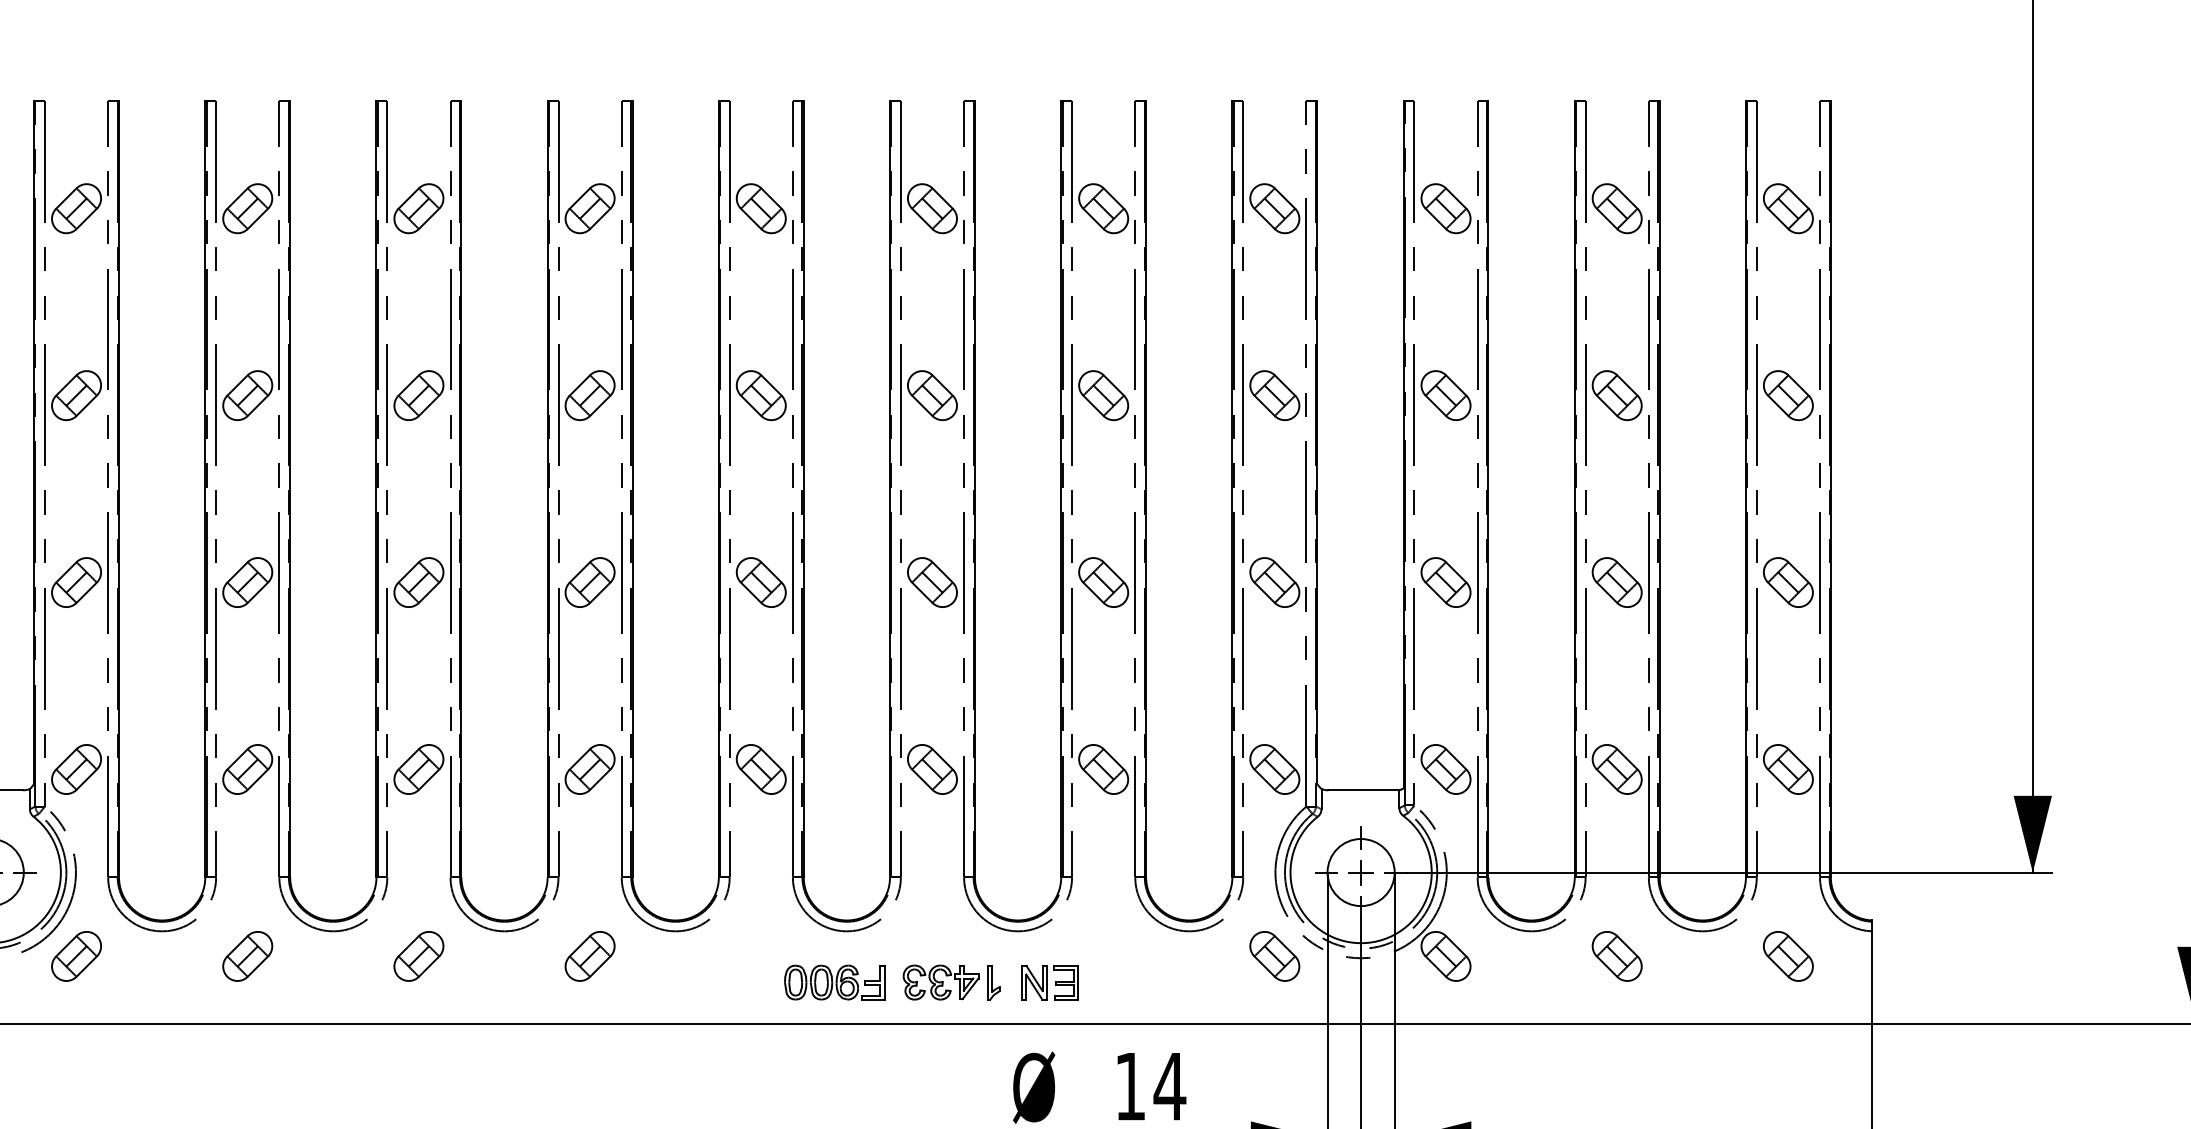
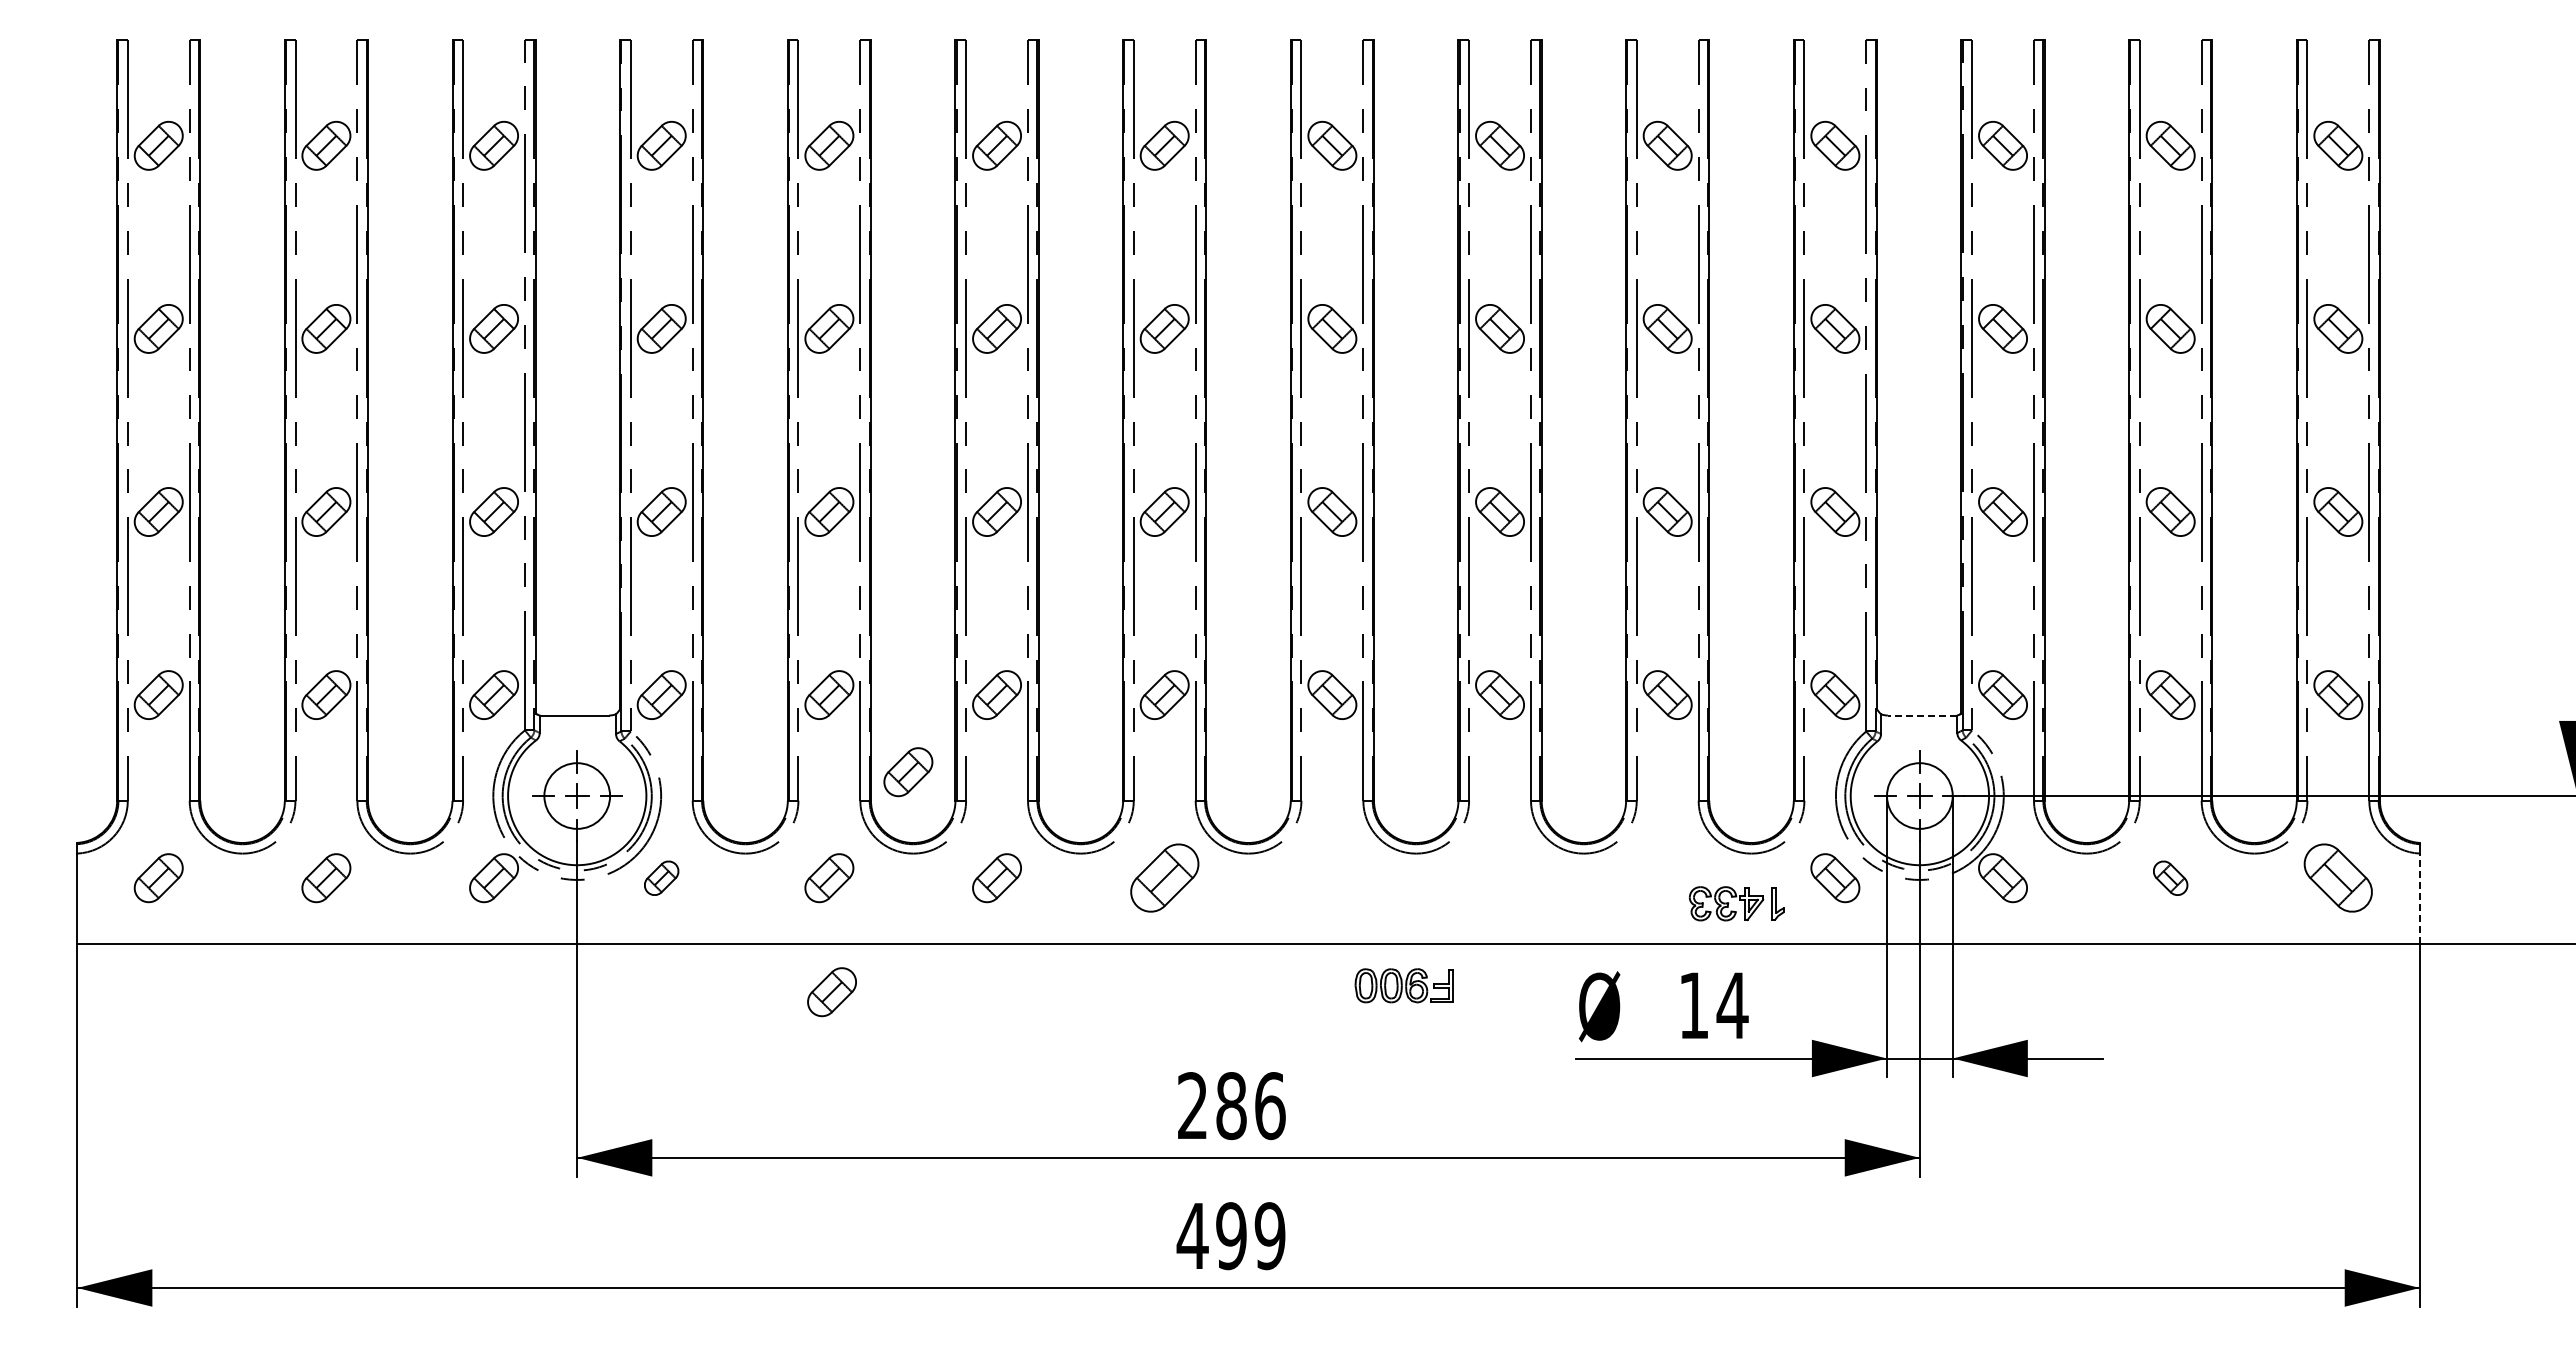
line: (1363, 790) -> (1922, 715), solid -> dashed
part: (328, 848) -> (908, 772), added
part: (76, 956) -> (661, 878), size x0.7
part: (589, 956) -> (1164, 878), size x1.4
part: (1617, 956) -> (2170, 878), size x0.7
part: (1788, 956) -> (2338, 878), size x1.4
line: (1871, 977) -> (2419, 898), solid -> dashed
part: (833, 982) -> (1403, 985), moved
part: (951, 982) -> (1736, 903), moved
part: (1049, 982) -> (1614, 903), removed
part: (249, 1073) -> (831, 992), added

